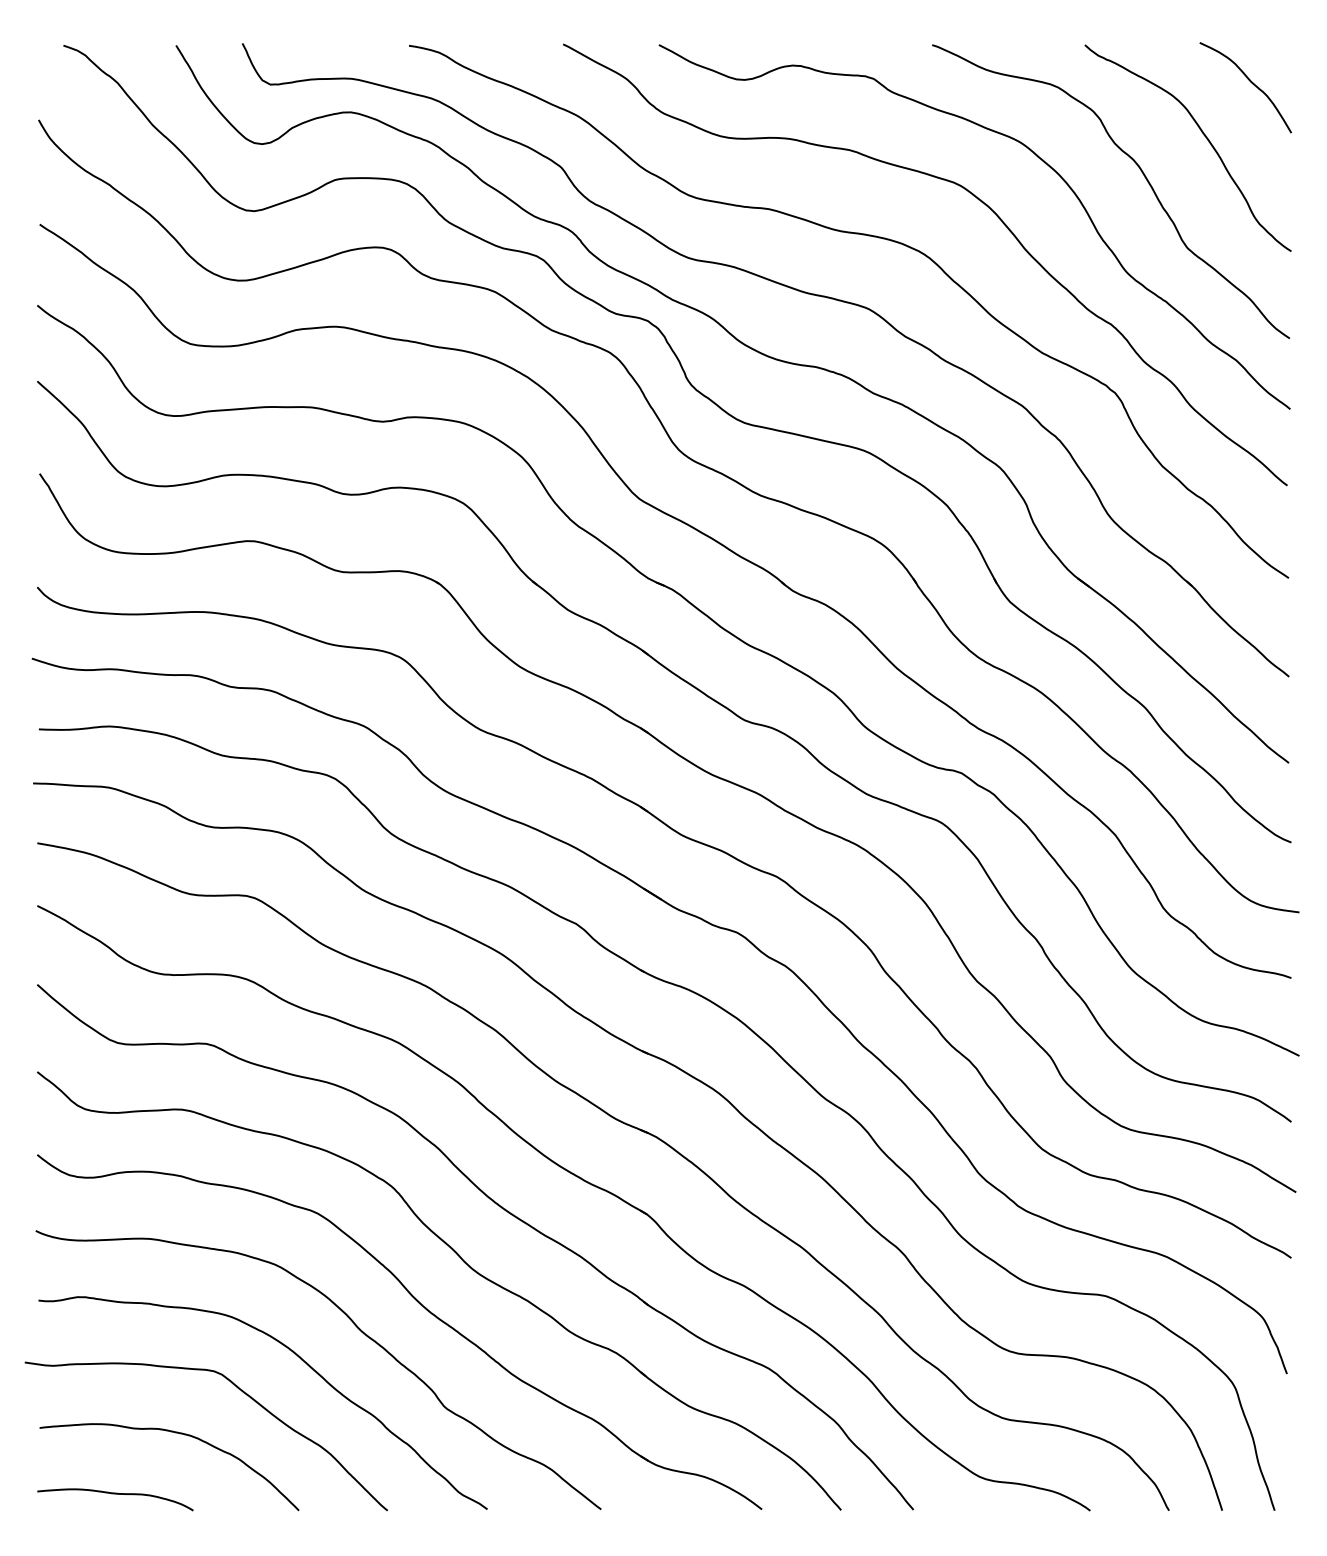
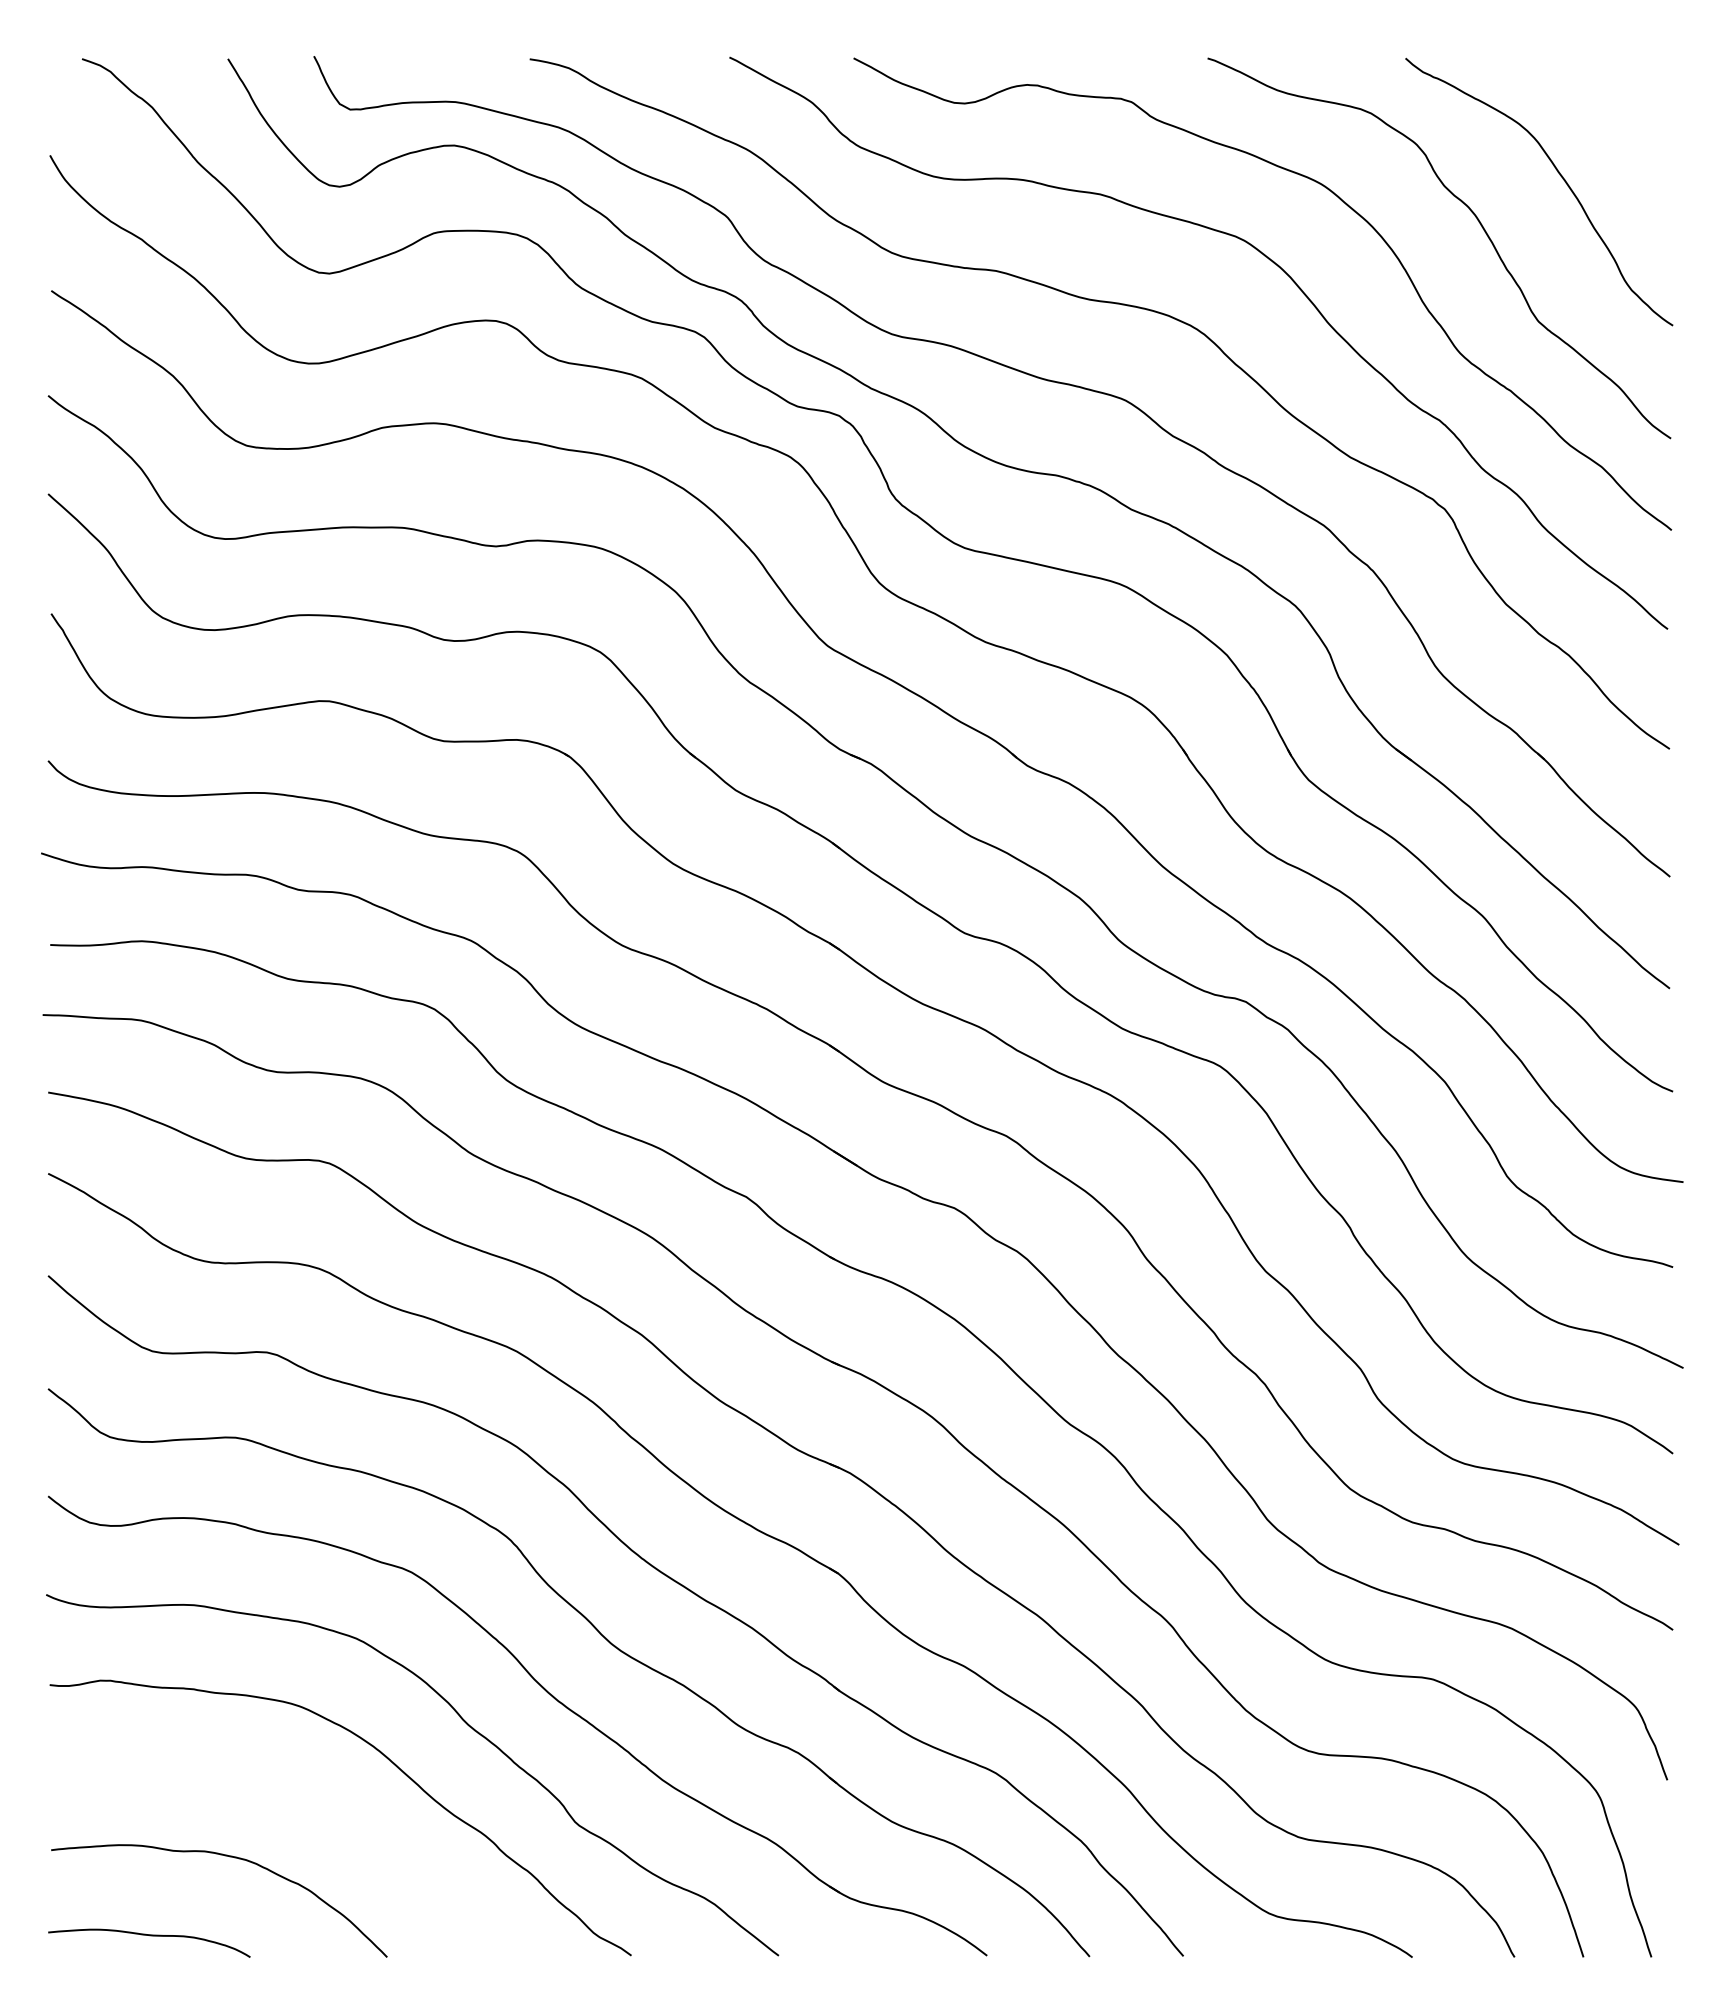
curve: (1250, 82) -> (1620, 106), removed
curve: (242, 1391) -> (313, 1803), removed

